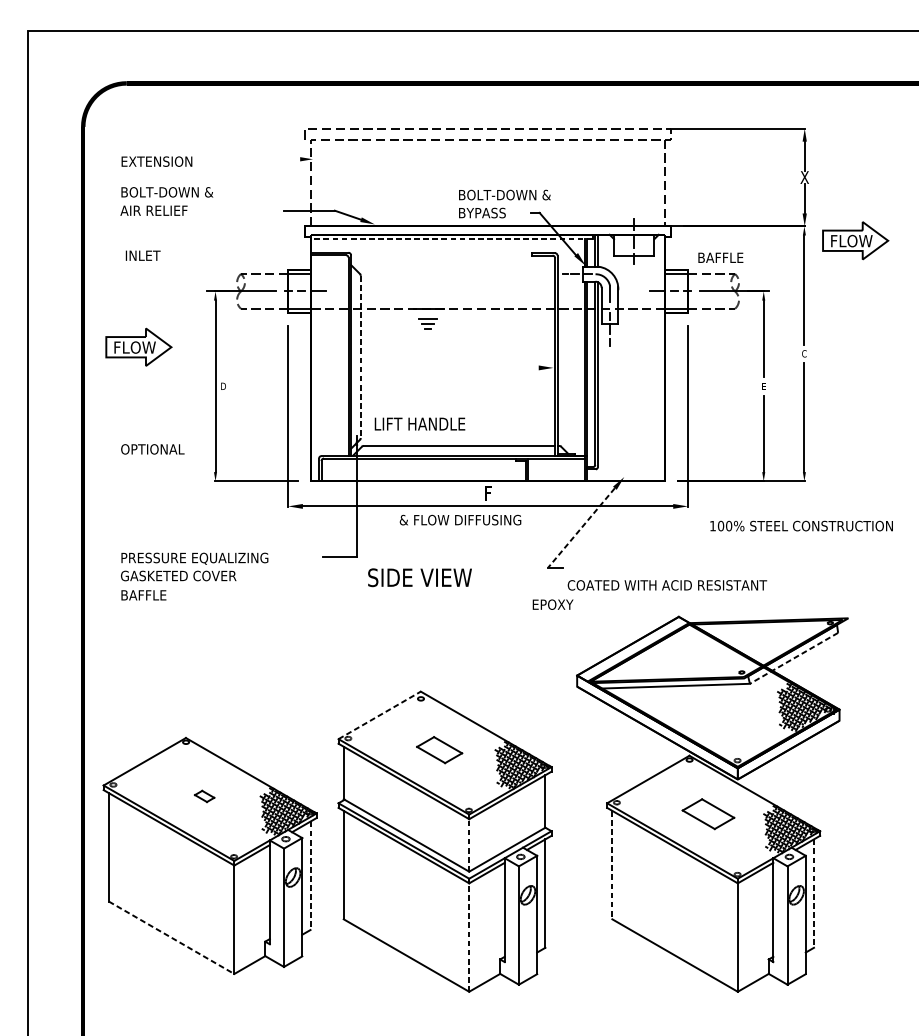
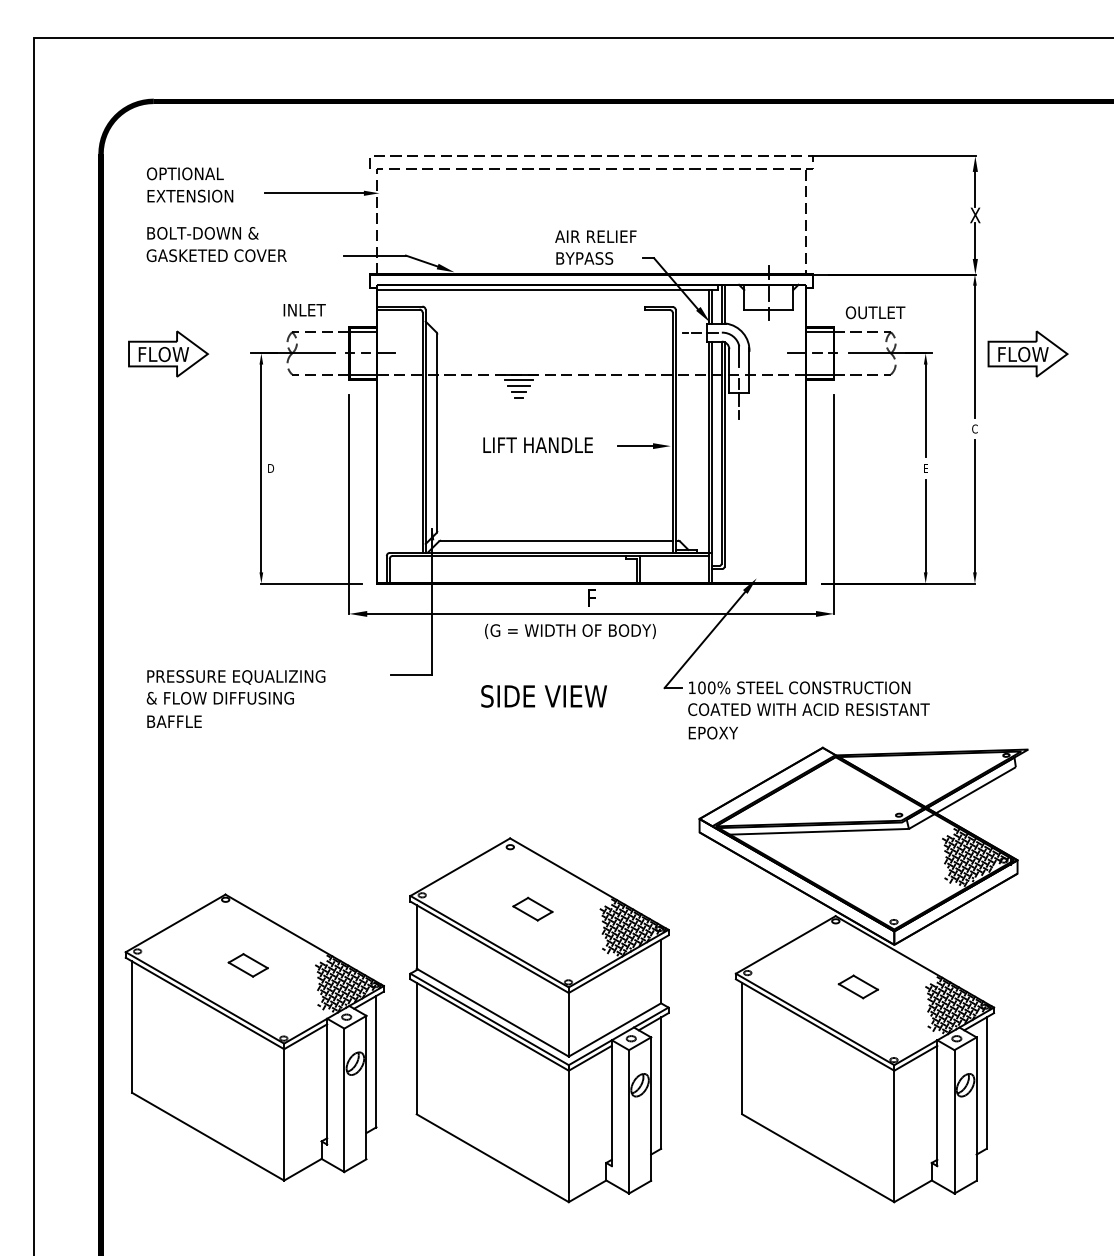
line: (259, 159) -> (314, 193), added
text: (504, 194) -> (611, 236), BOLT-DOWN & -> AIR RELIEF
text: (178, 210) -> (216, 255), AIR RELIEF -> GASKETED COVER
line: (451, 238) -> (547, 289), dashed -> solid
part: (855, 240) -> (1027, 353), moved
text: (143, 255) -> (304, 310), moved
text: (722, 257) -> (875, 312), BAFFLE -> OUTLET
line: (427, 313) -> (518, 380), added
part: (138, 346) -> (168, 353), moved
line: (360, 357) -> (437, 433), dashed -> solid
line: (524, 368) -> (635, 446), added
text: (419, 423) -> (537, 444), moved
text: (152, 449) -> (185, 173), moved
text: (469, 520) -> (569, 630), & FLOW DIFFUSING -> (G = WIDTH OF BODY)
text: (801, 525) -> (799, 687), moved
line: (581, 528) -> (704, 640), dashed -> solid
text: (180, 575) -> (219, 697), GASKETED COVER -> & FLOW DIFFUSING
text: (419, 577) -> (543, 696), moved
text: (552, 604) -> (712, 732), moved
line: (794, 658) -> (962, 798), dashed -> solid
line: (379, 715) -> (460, 867), dashed -> solid
part: (439, 749) -> (532, 908), size x0.71
part: (204, 796) -> (247, 965), size x1.67
part: (707, 813) -> (857, 986), size x0.62
line: (468, 845) -> (568, 1024), dashed -> solid
line: (612, 864) -> (742, 1048), dashed -> solid
line: (310, 875) -> (376, 1061), dashed -> solid
line: (813, 893) -> (986, 1083), dashed -> solid
line: (468, 935) -> (568, 1133), dashed -> solid
line: (171, 937) -> (208, 1136), dashed -> solid

